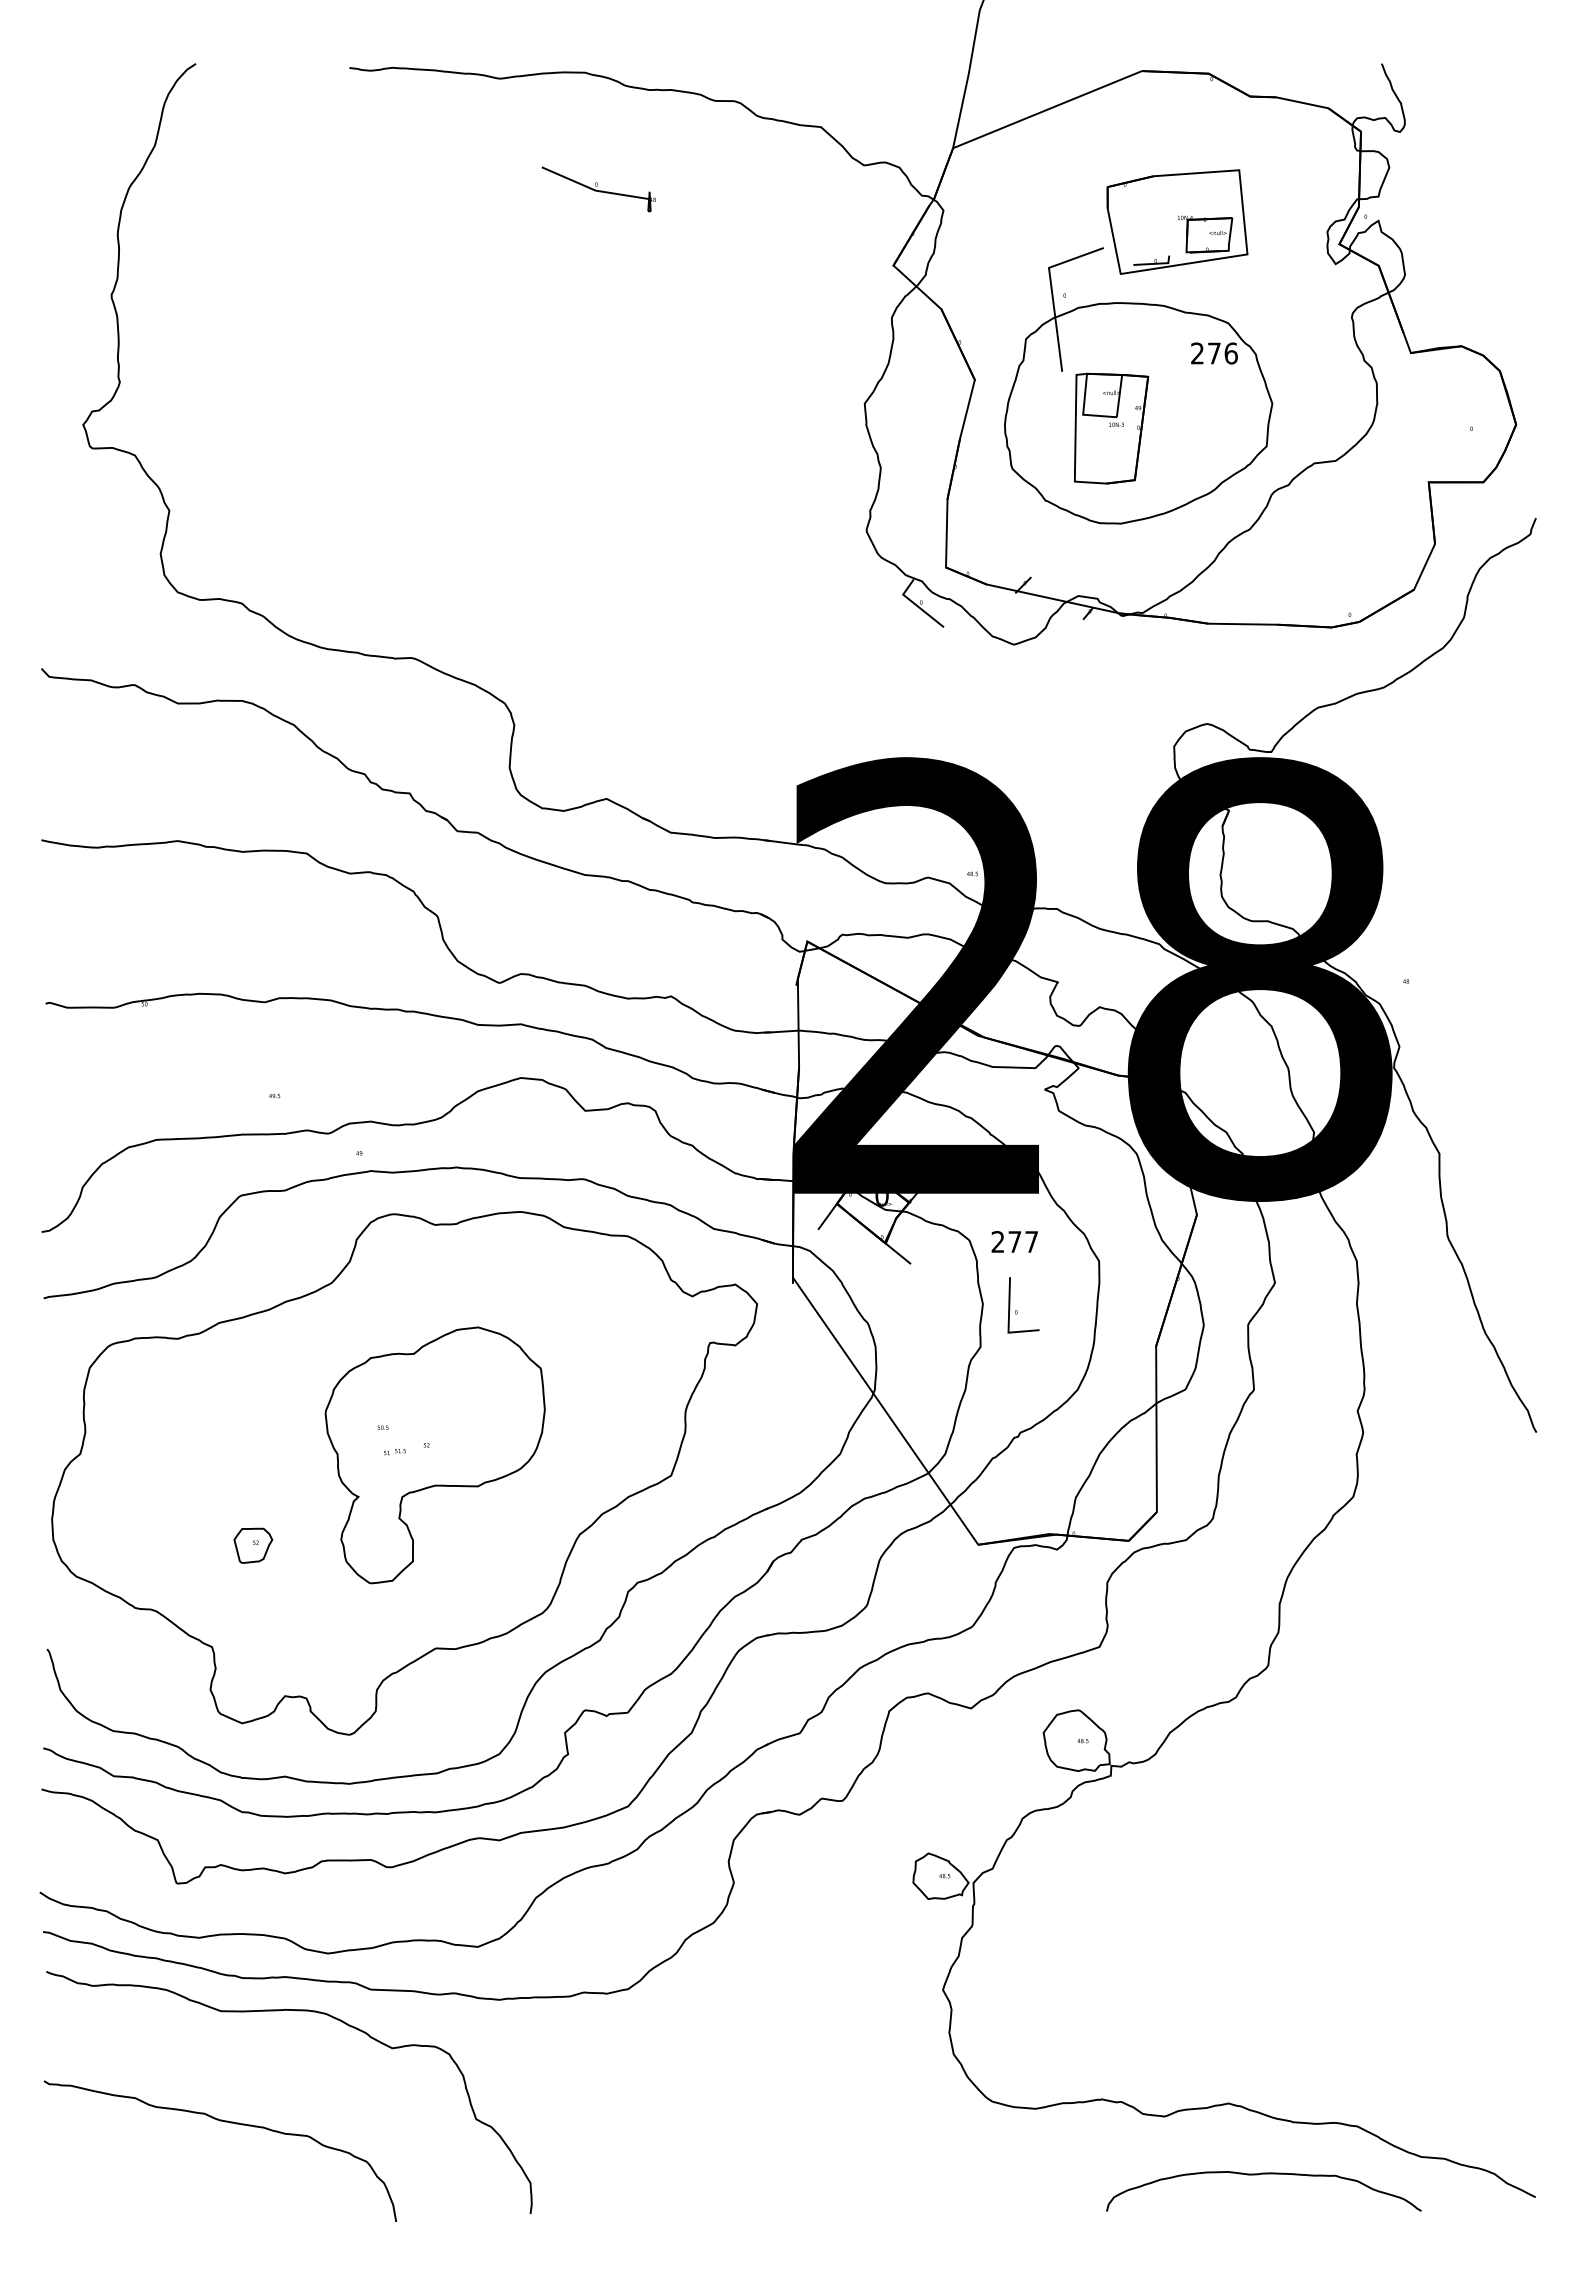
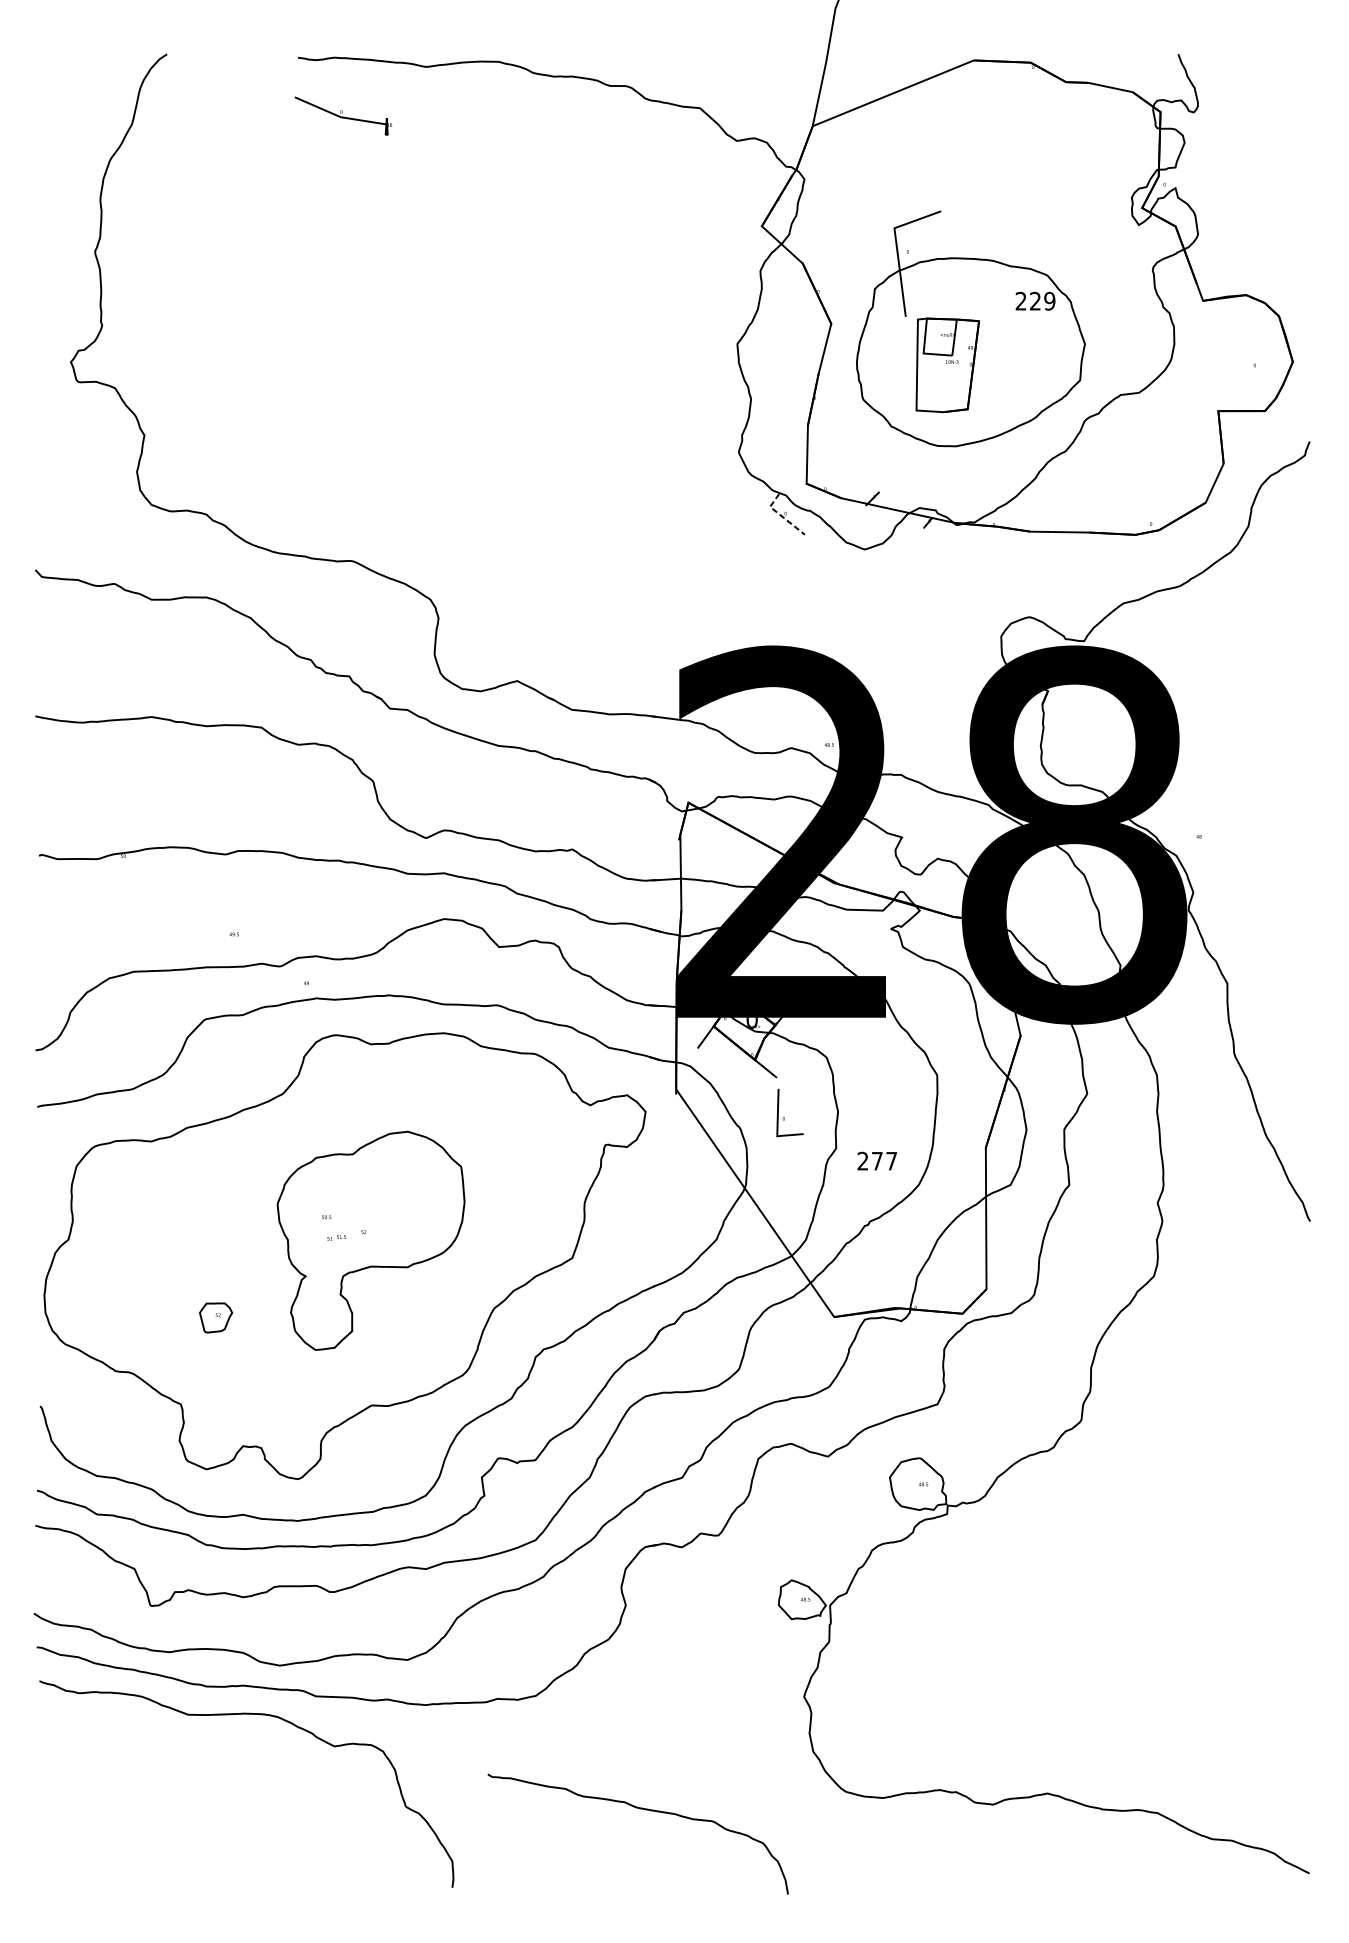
part: (598, 189) -> (343, 116), moved
part: (1177, 221) -> (1004, 188), removed
text: (1222, 353) -> (1042, 301), 276 -> 229
line: (916, 605) -> (781, 516), solid -> dashed
text: (1014, 1241) -> (877, 1160), moved
part: (1017, 1310) -> (784, 1117), moved
curve: (224, 2122) -> (641, 1809), moved
curve: (1258, 2175) -> (1073, 1854), removed

